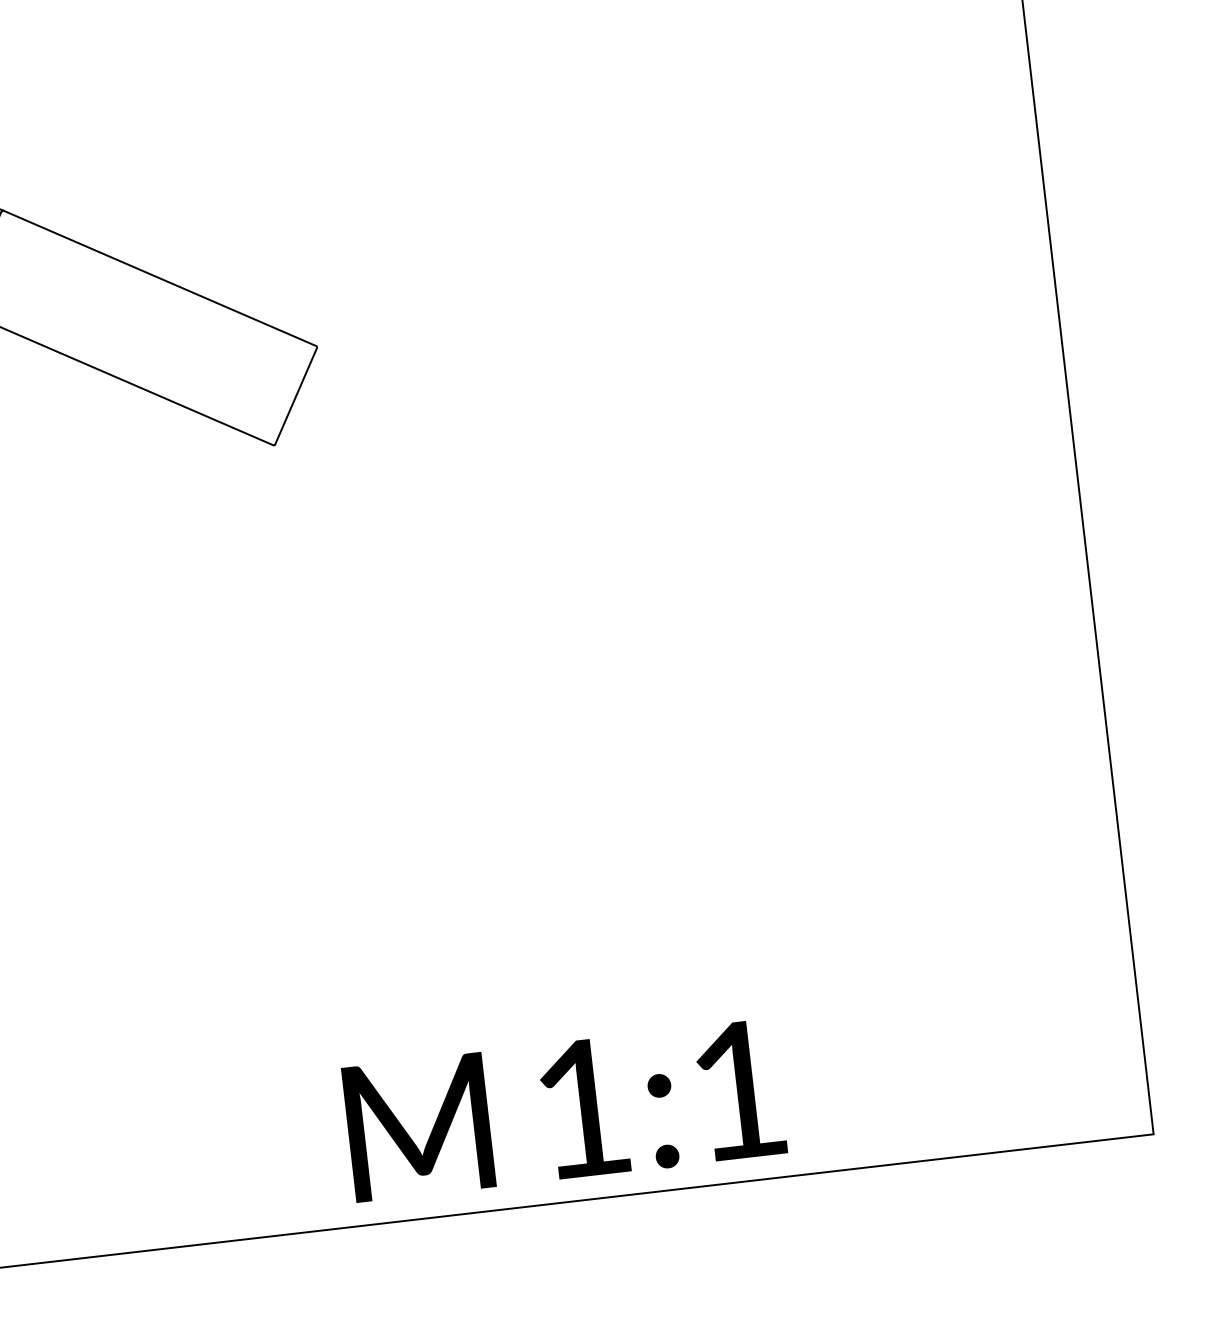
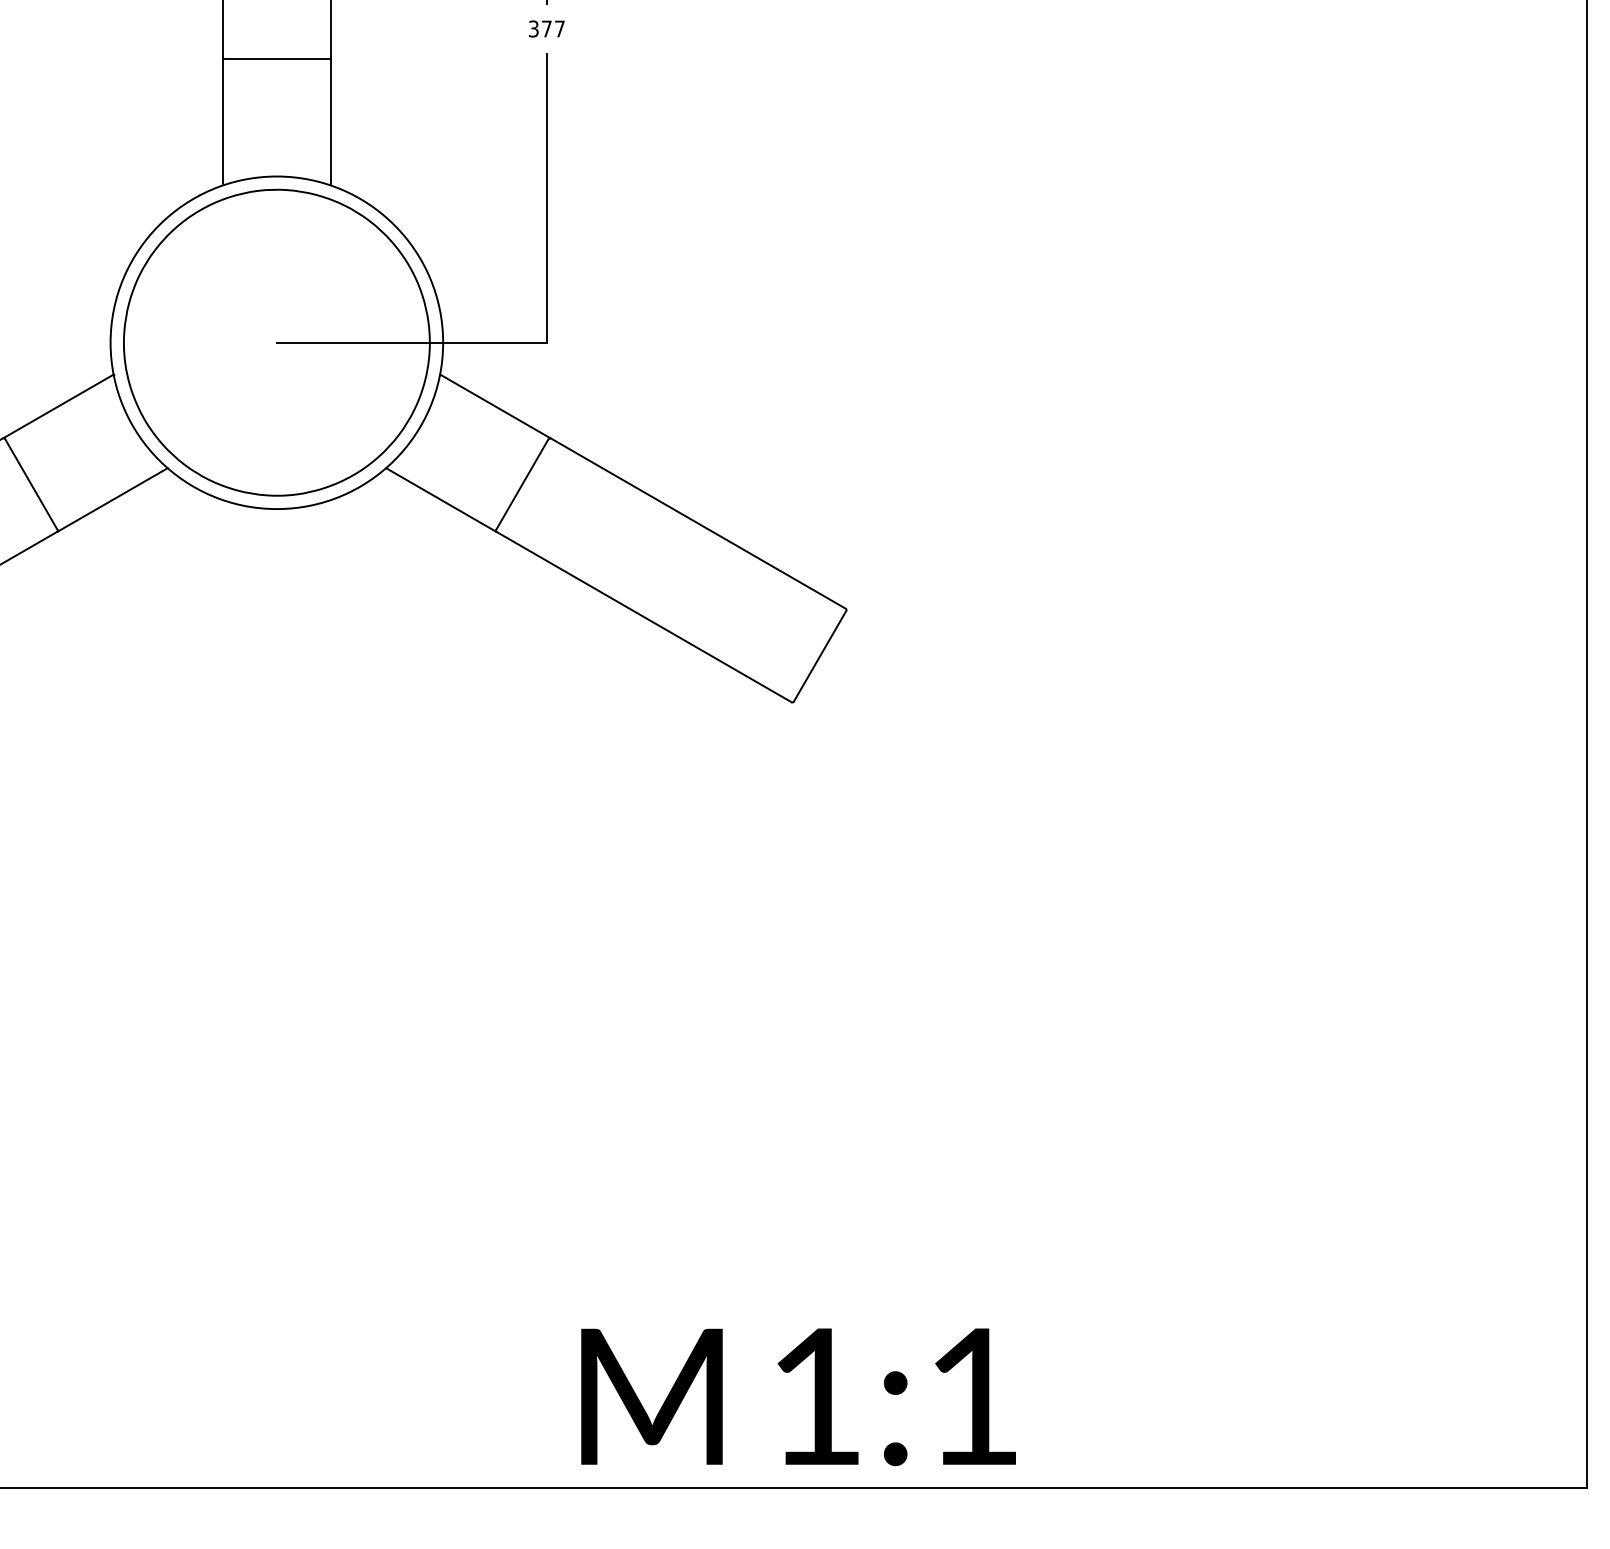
text: (564, 1111) -> (798, 1397), moved

